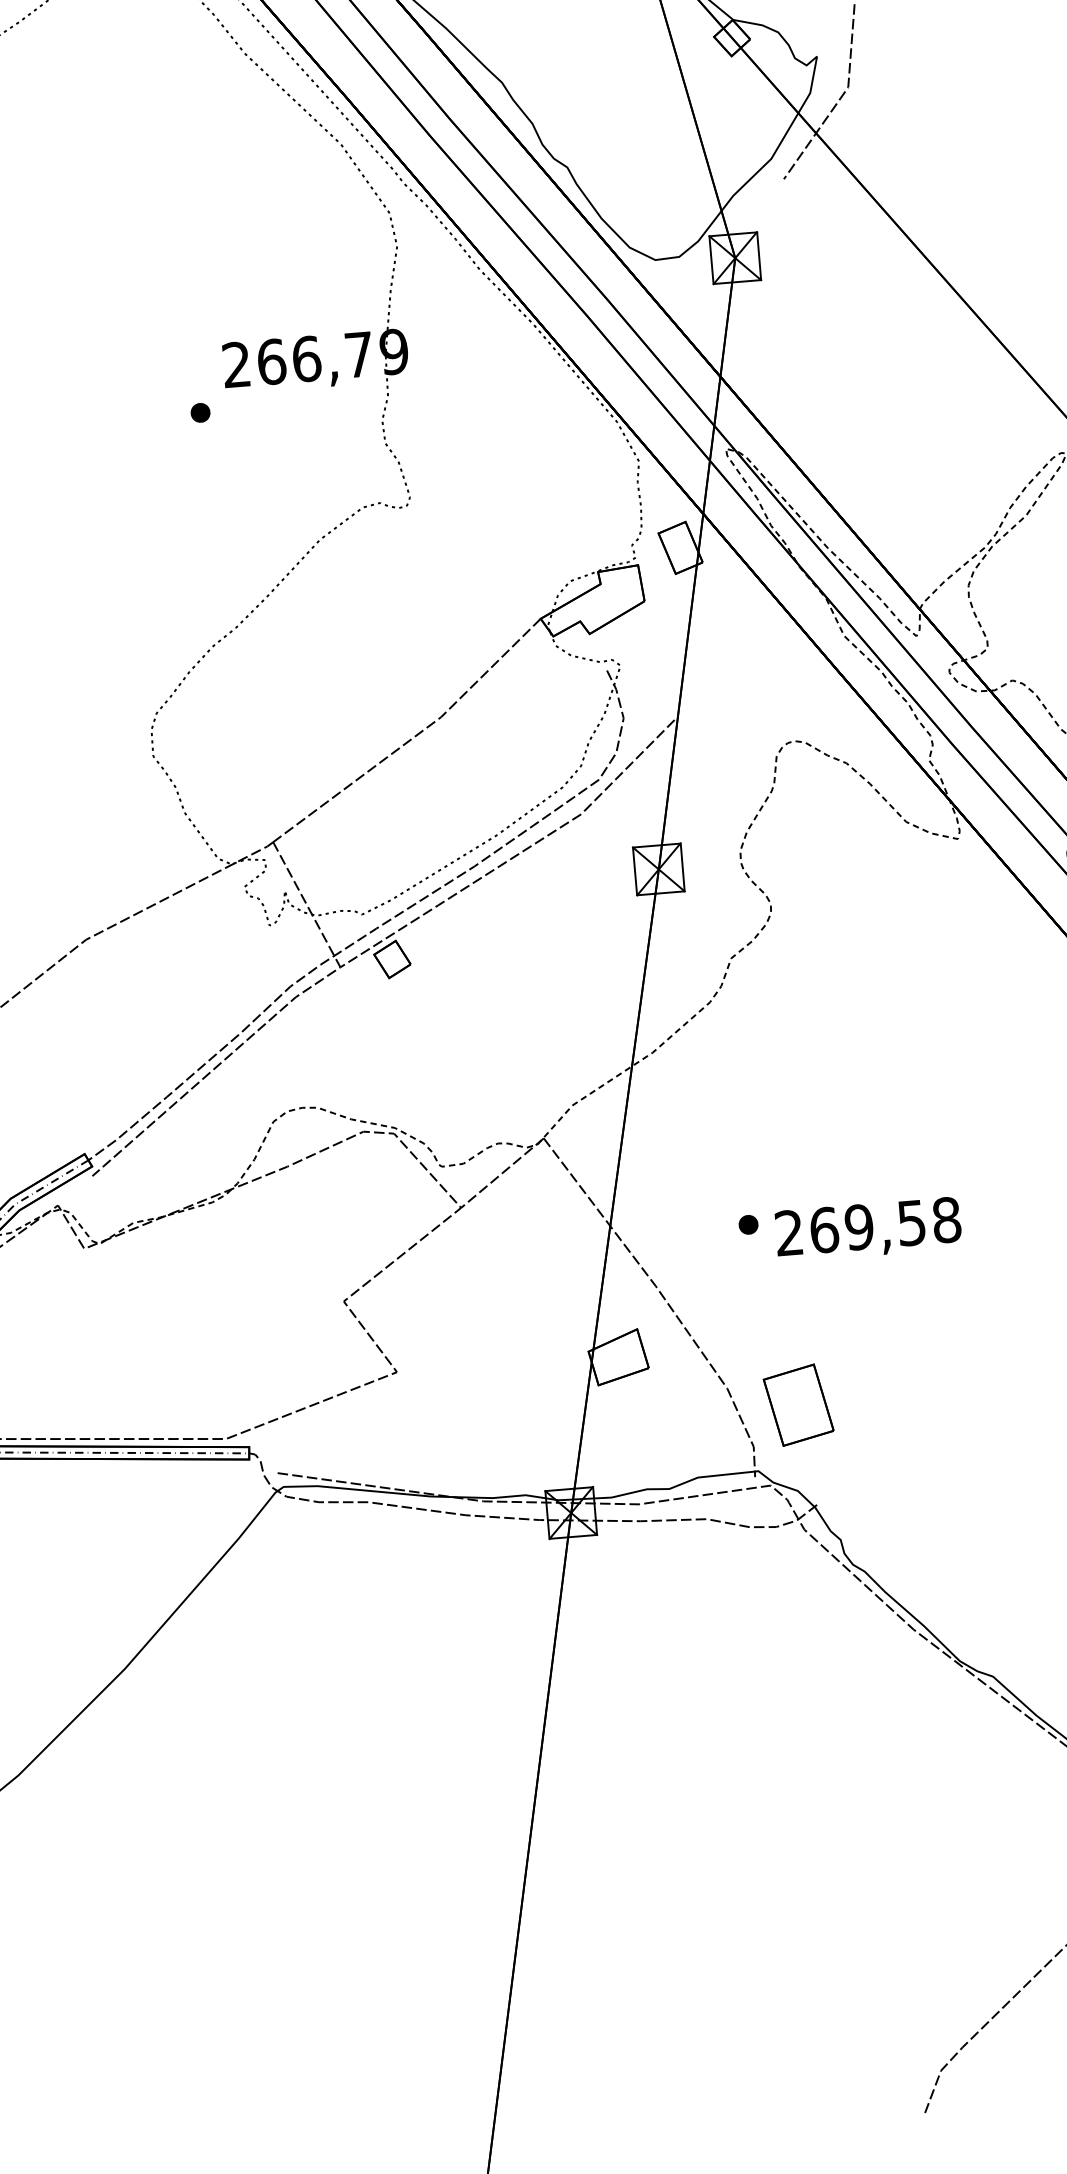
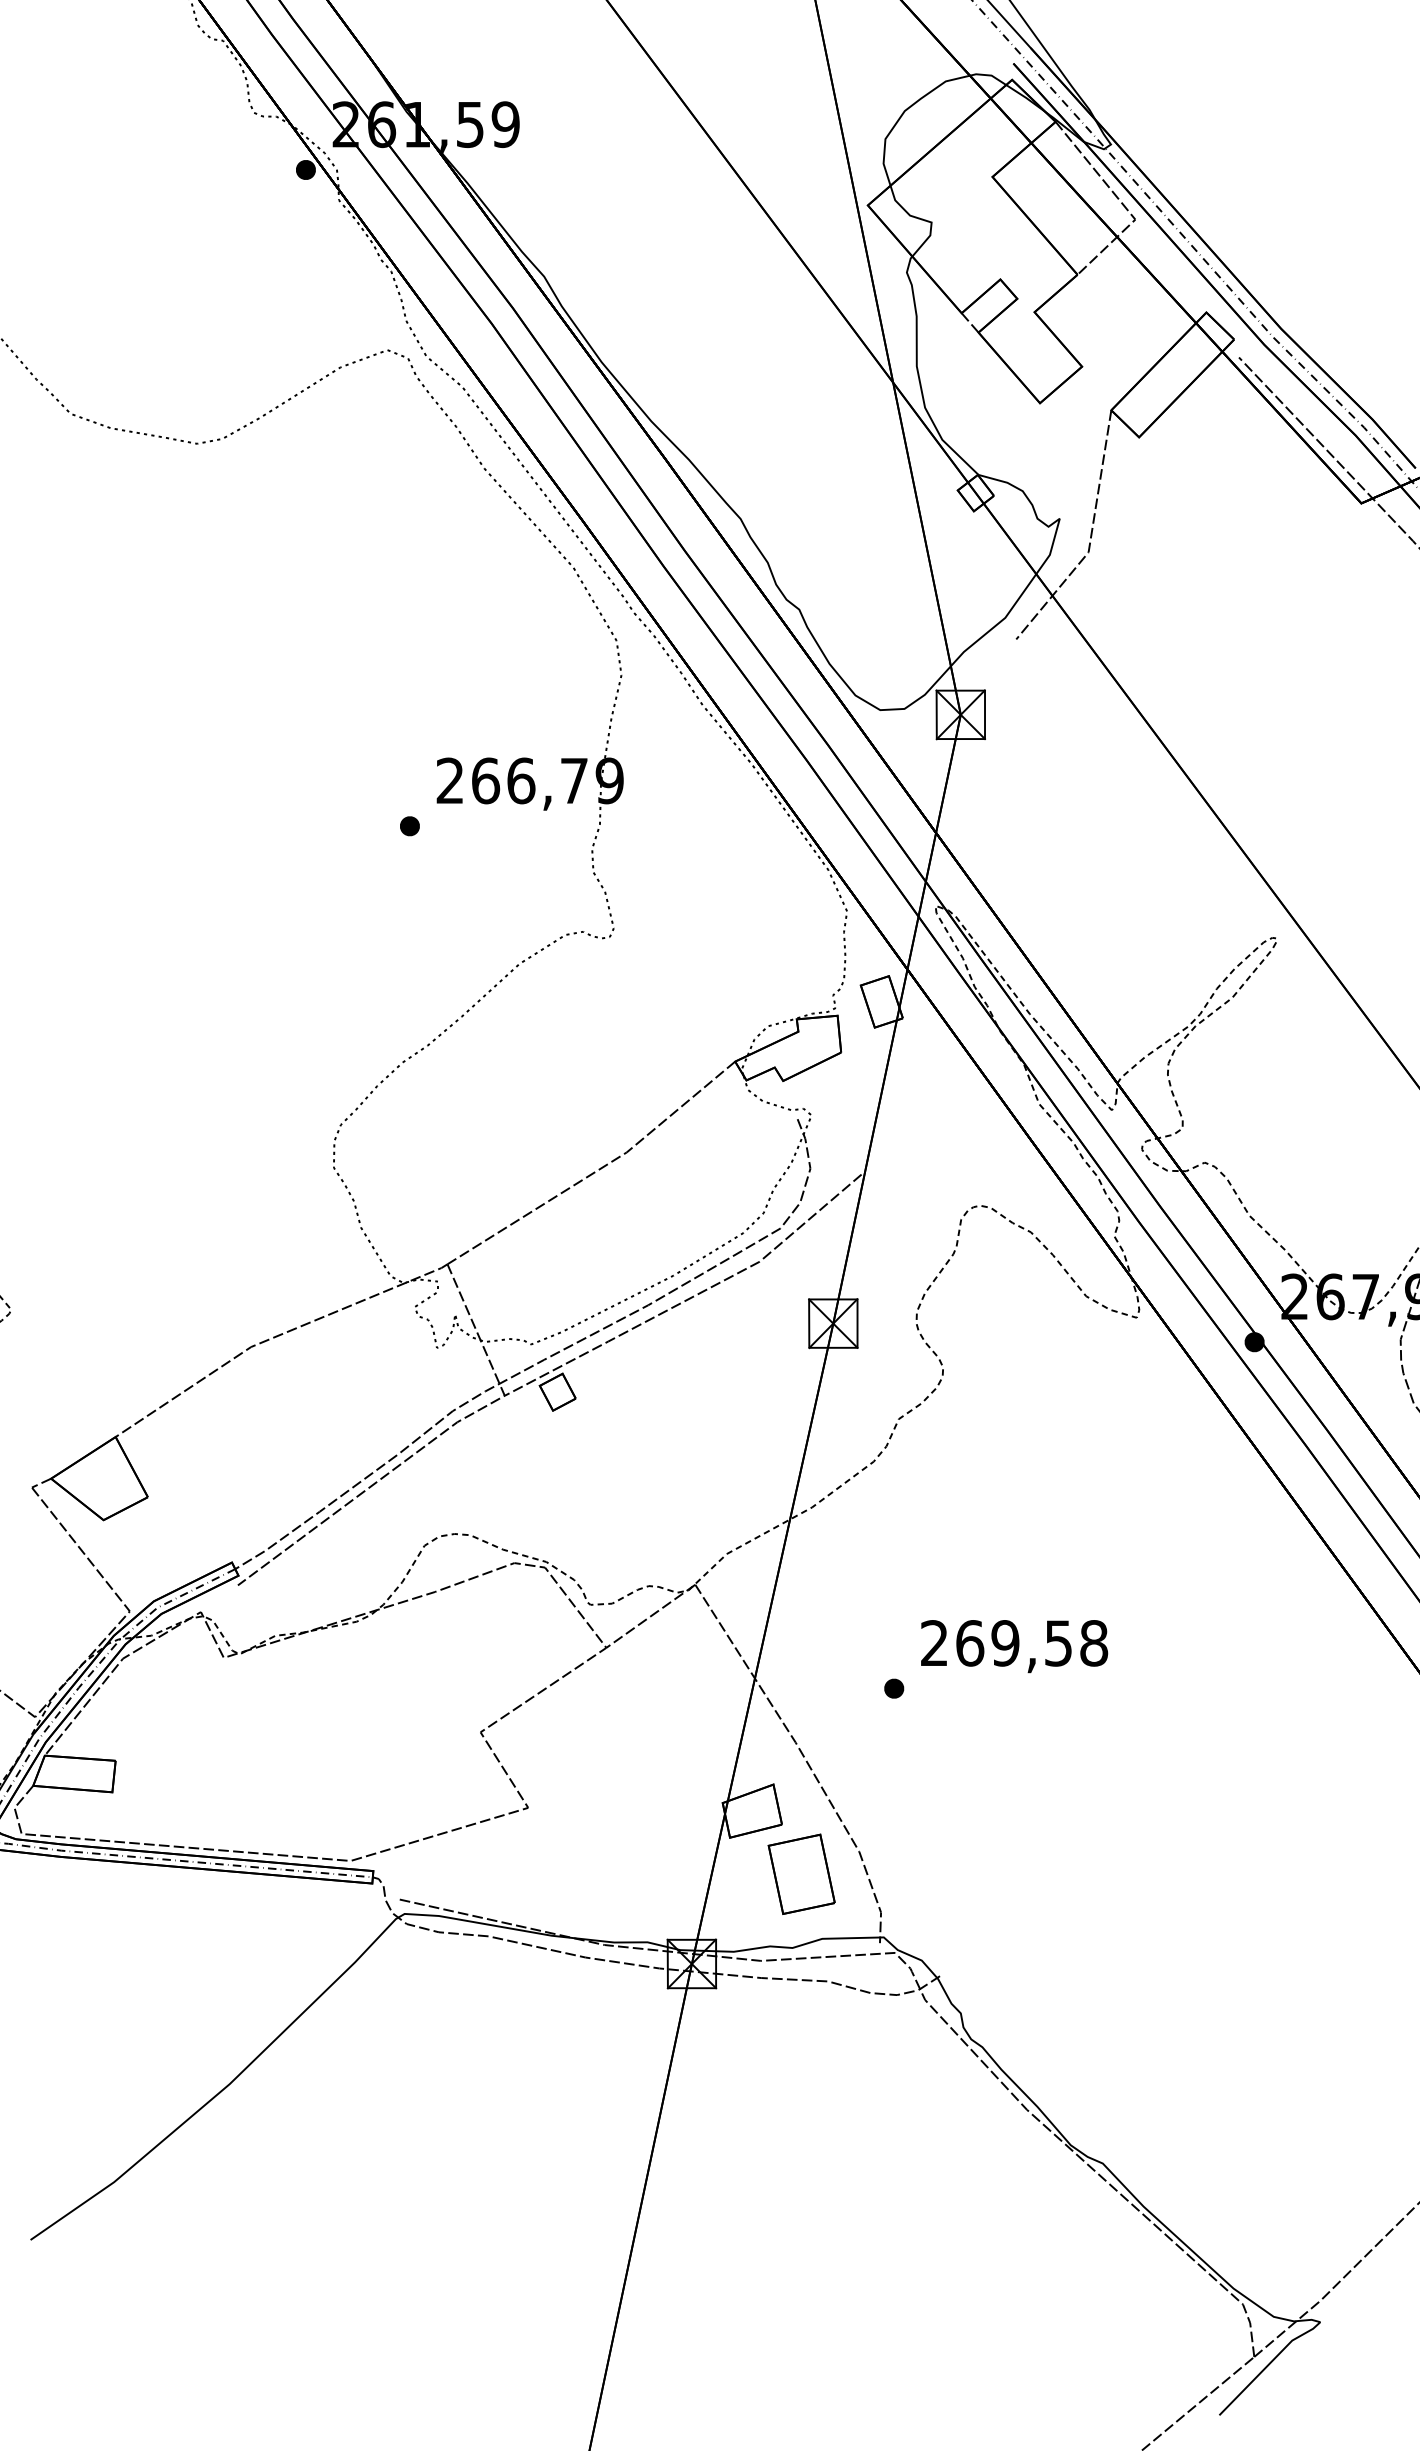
text: (868, 1229) -> (1014, 1646), moved
part: (798, 1404) -> (801, 1873), moved

